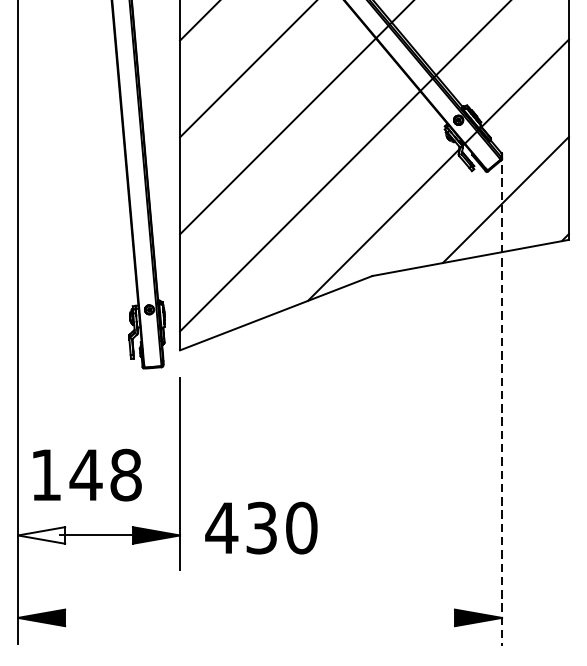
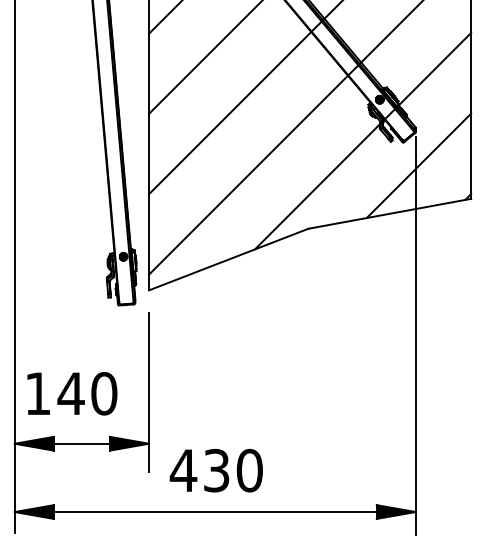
line: (501, 406) -> (415, 336), dashed -> solid
text: (126, 474) -> (104, 393), 148 -> 140
text: (260, 527) -> (215, 470), moved
fill: (40, 535) -> (33, 443), added
line: (259, 618) -> (214, 512), added

